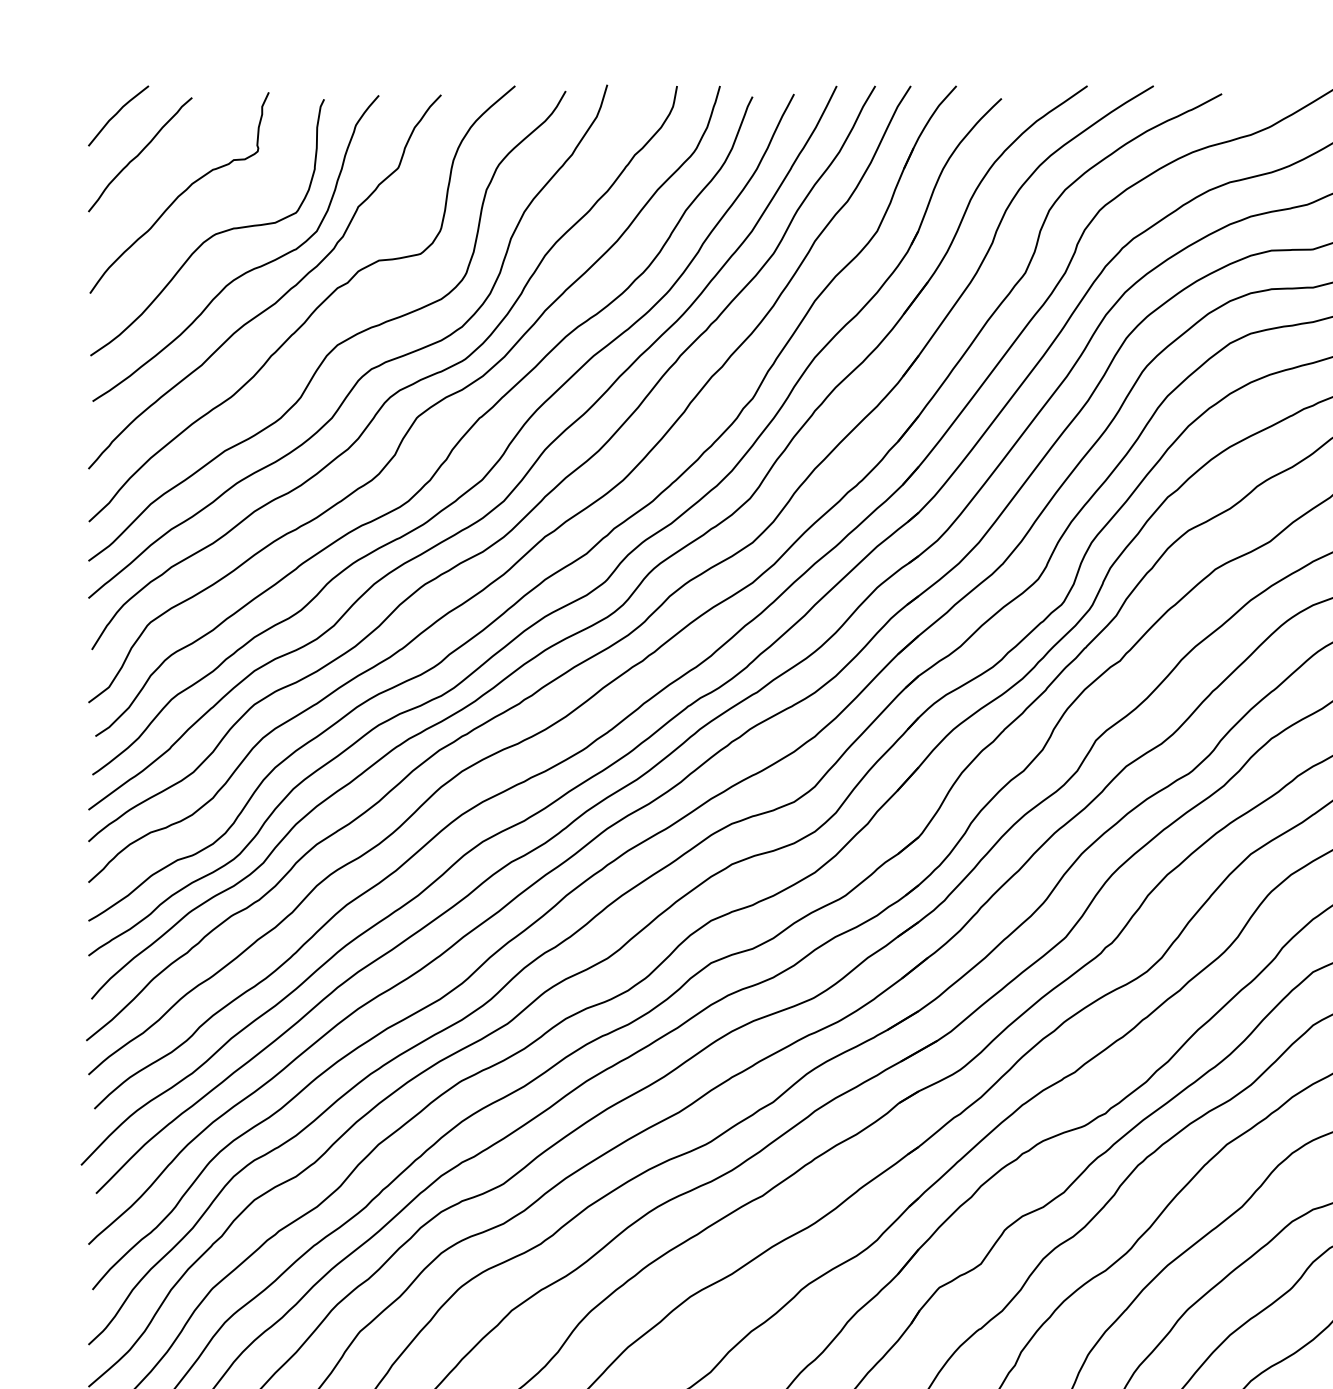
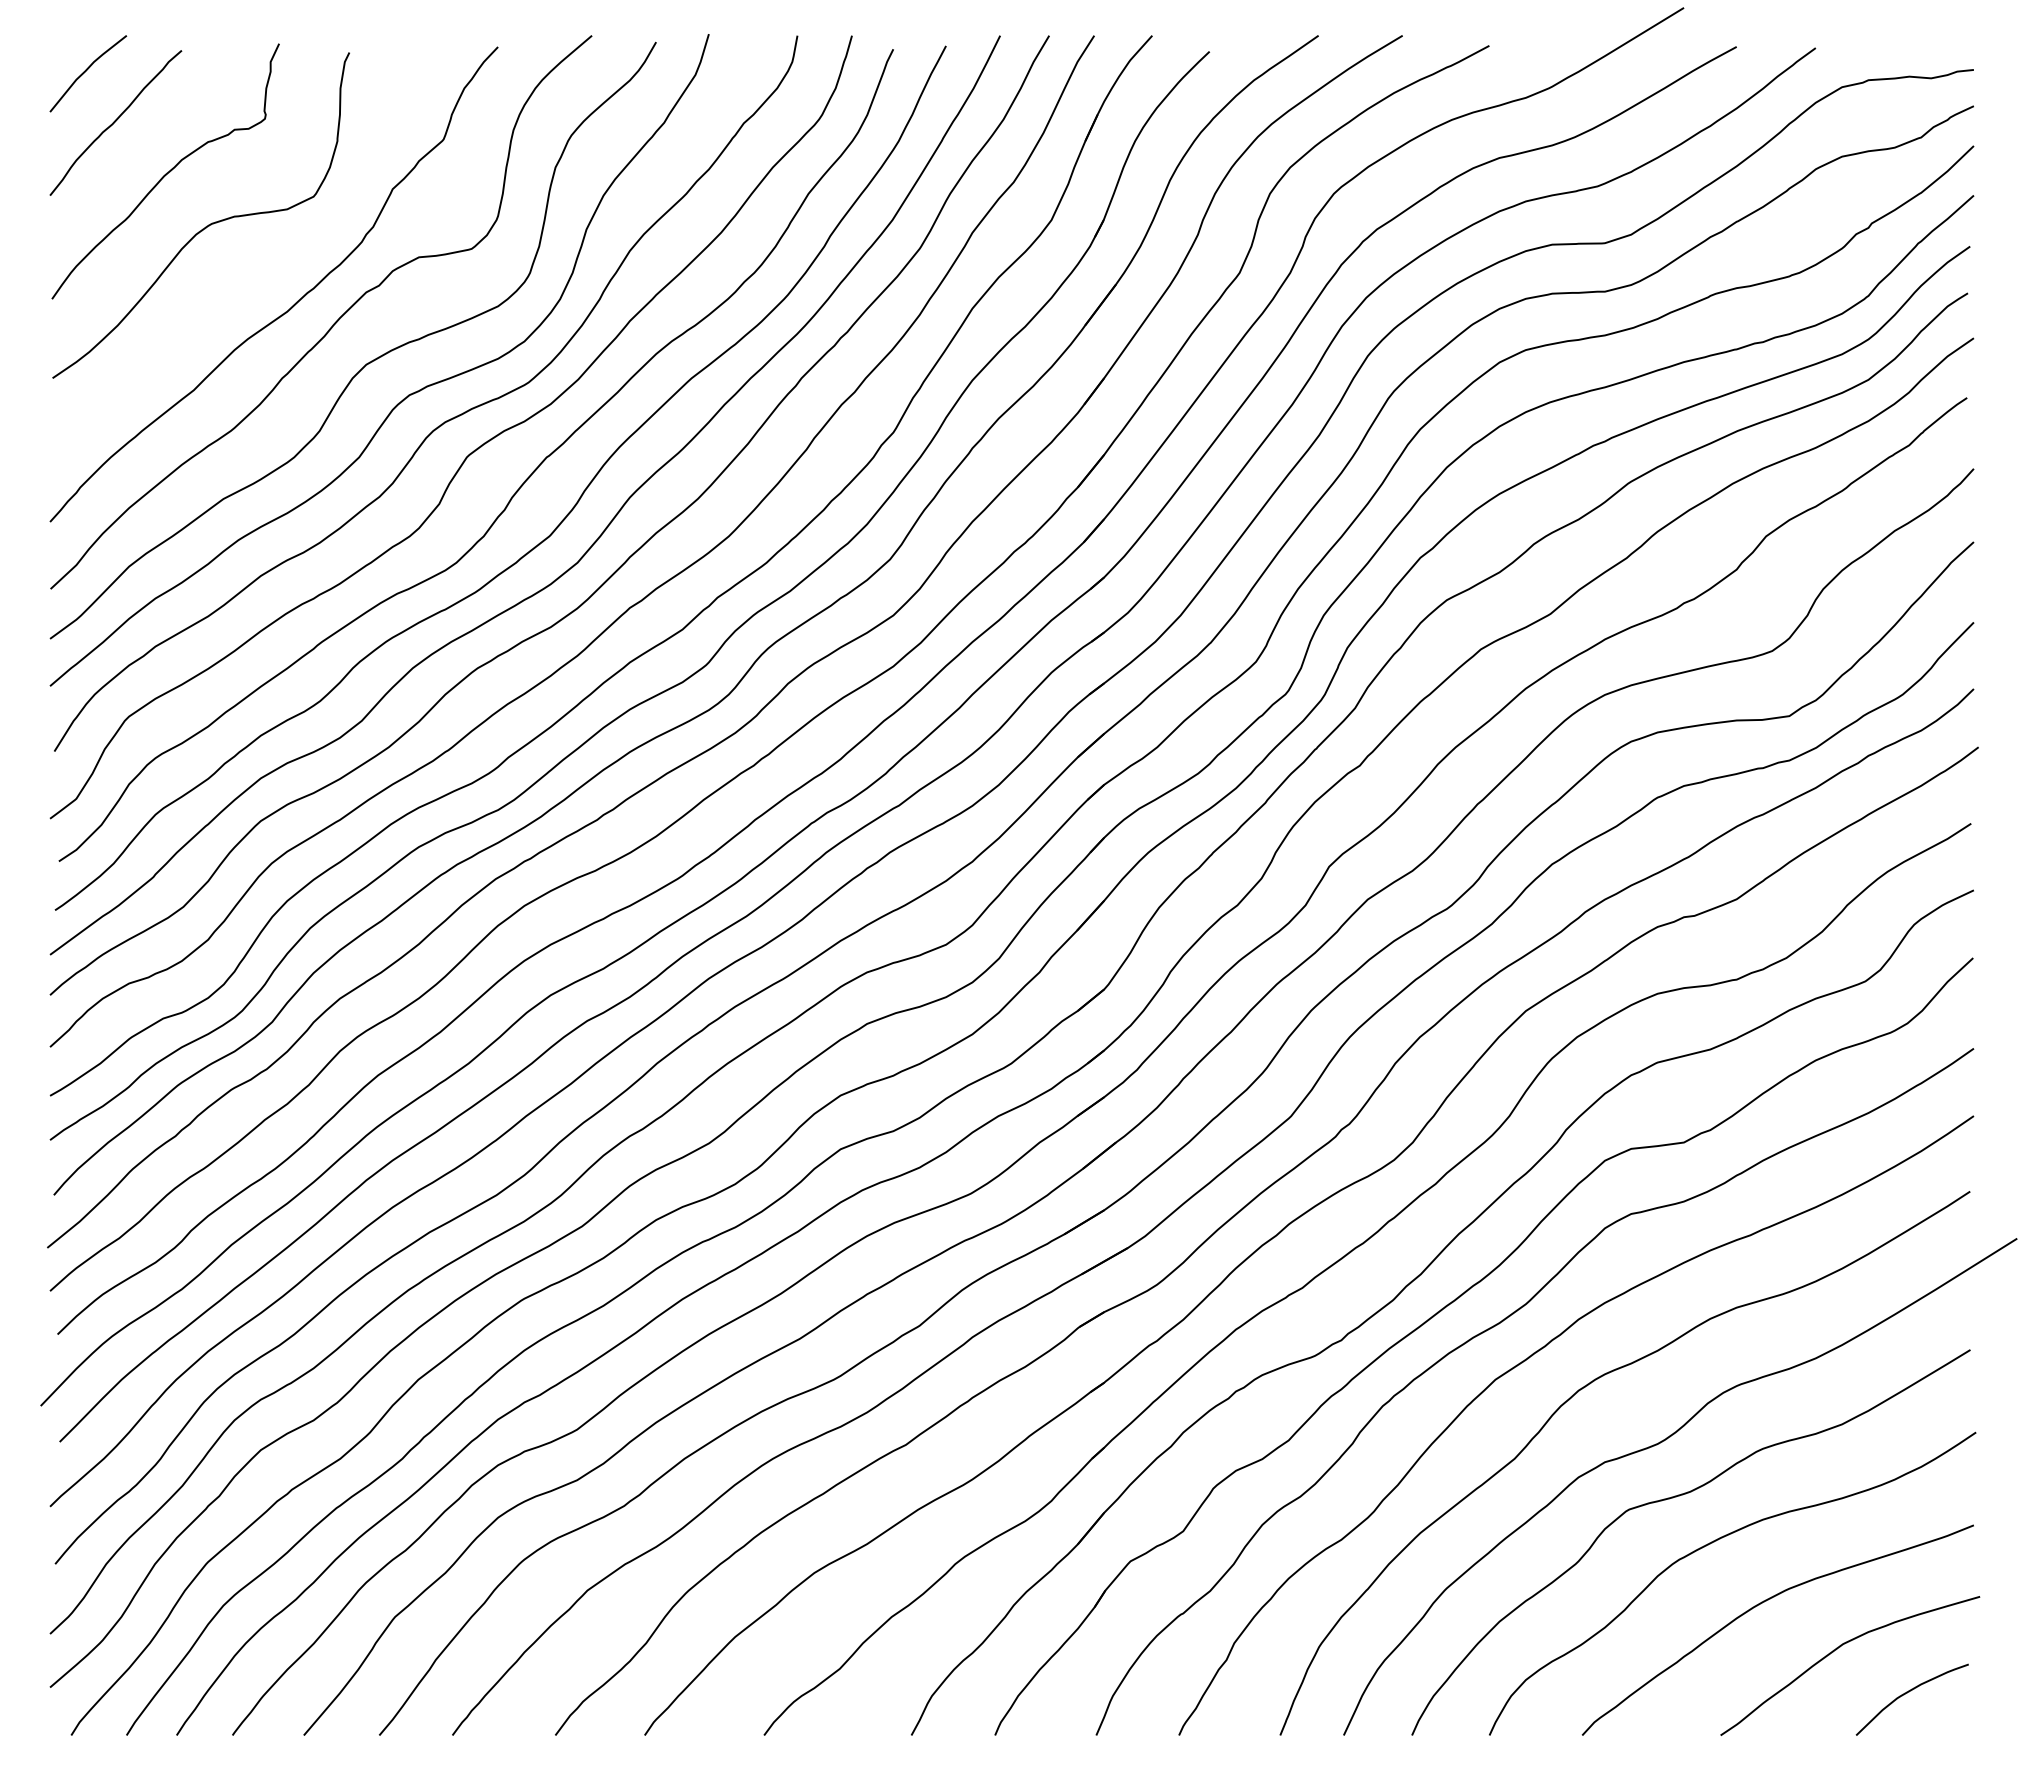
curve: (247, 270) -> (252, 270), removed

